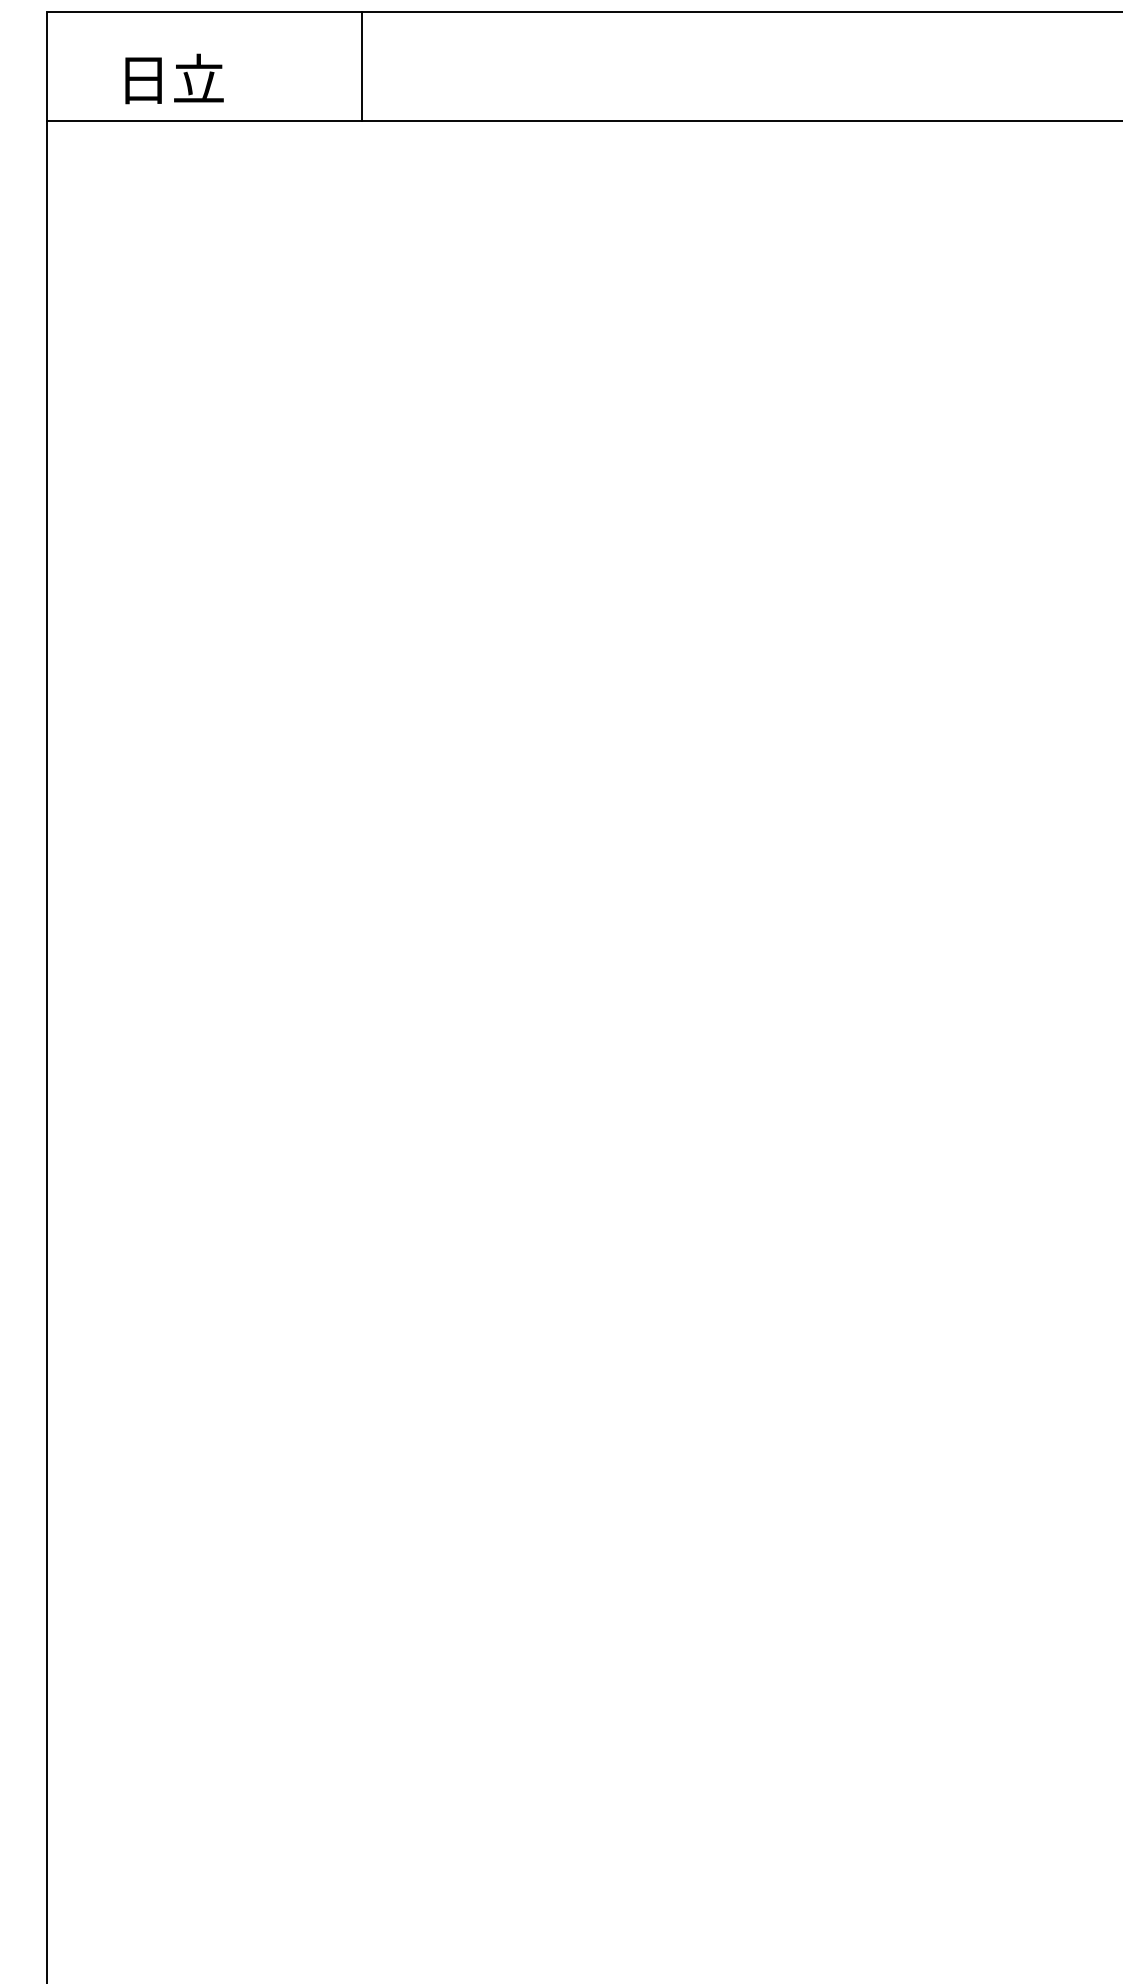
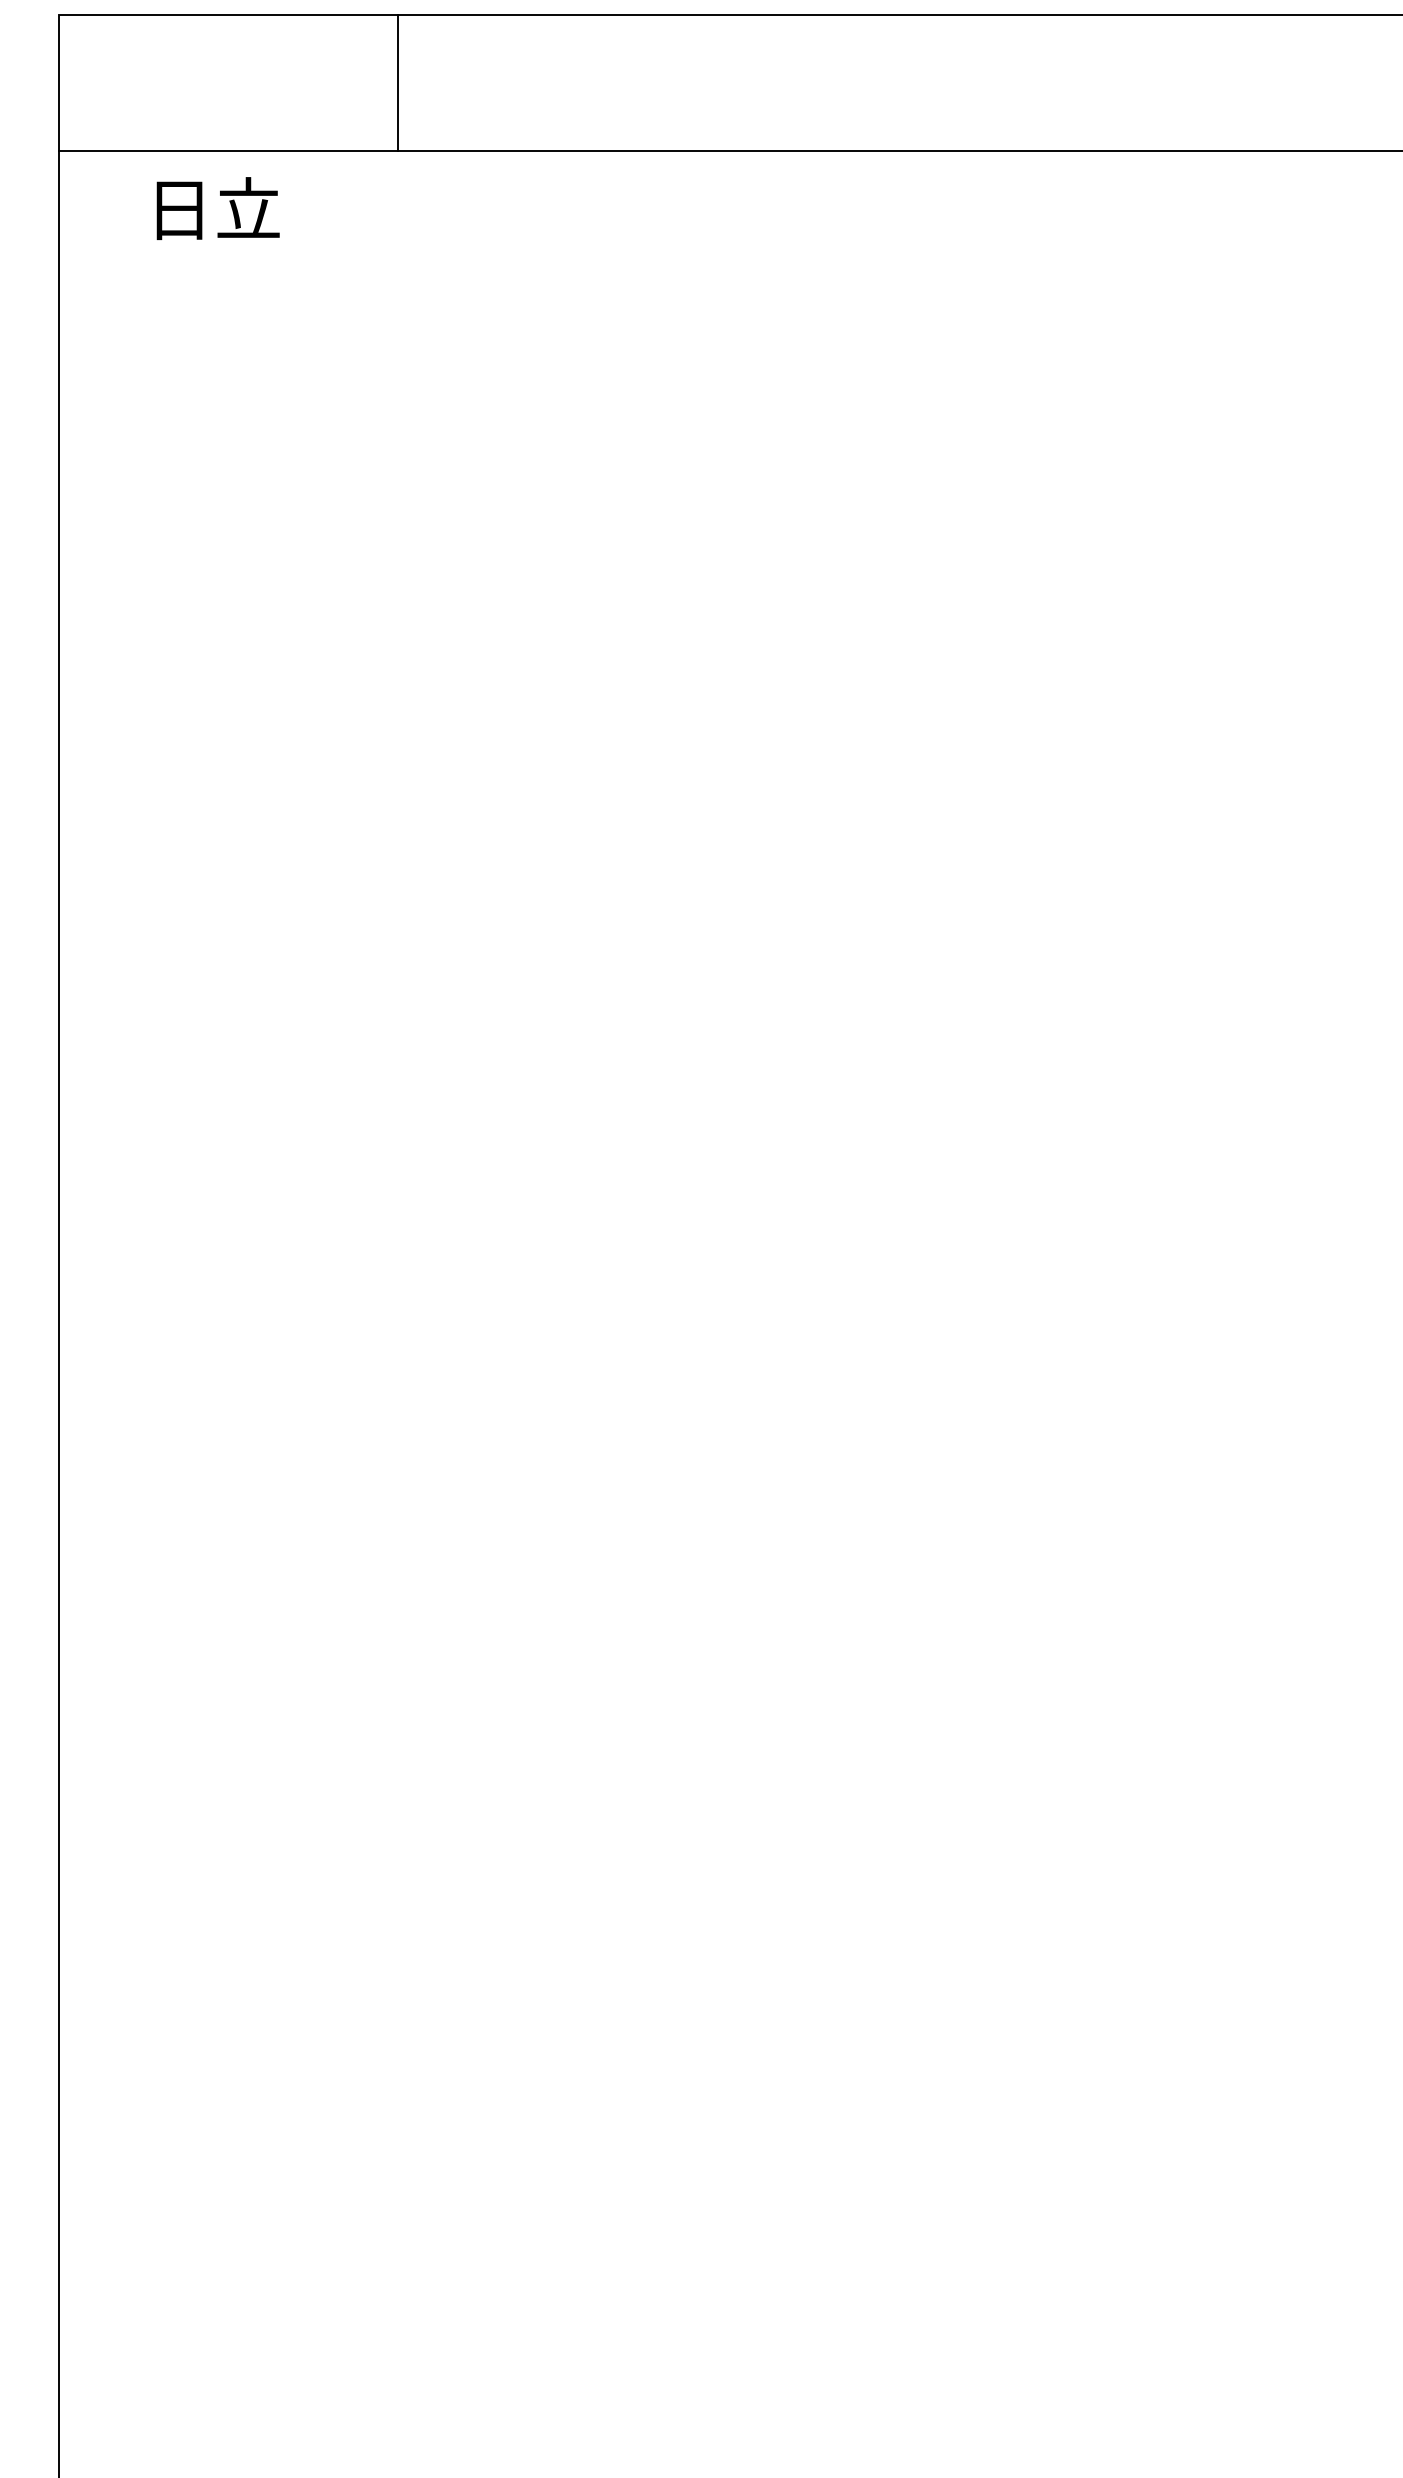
line: (362, 66) -> (397, 82), moved
text: (174, 78) -> (217, 208), moved

